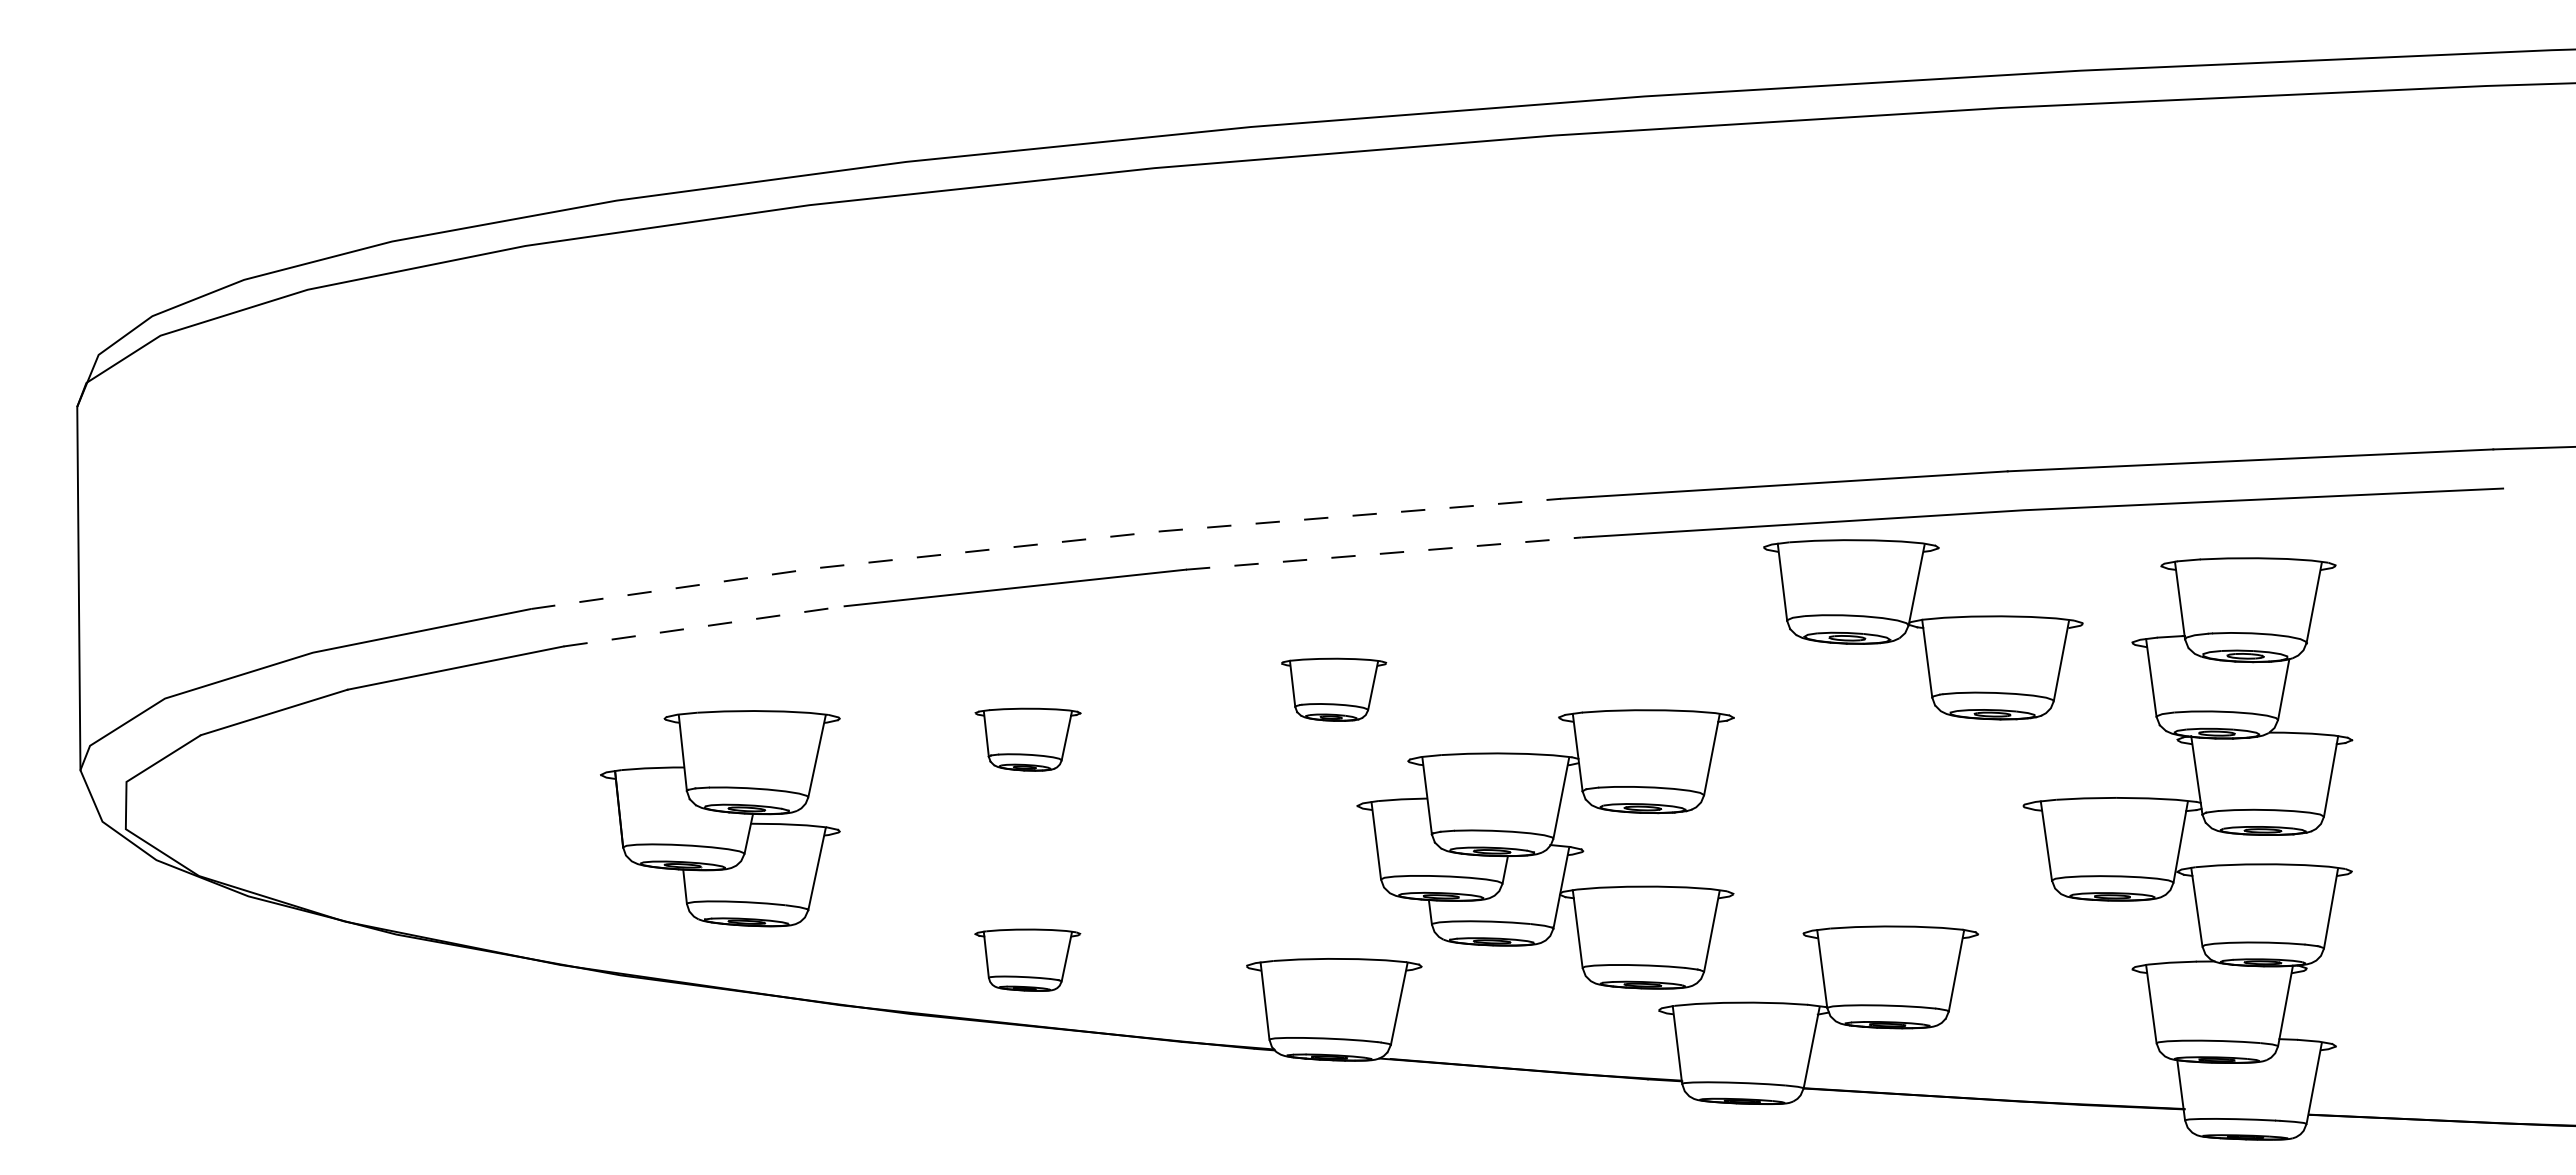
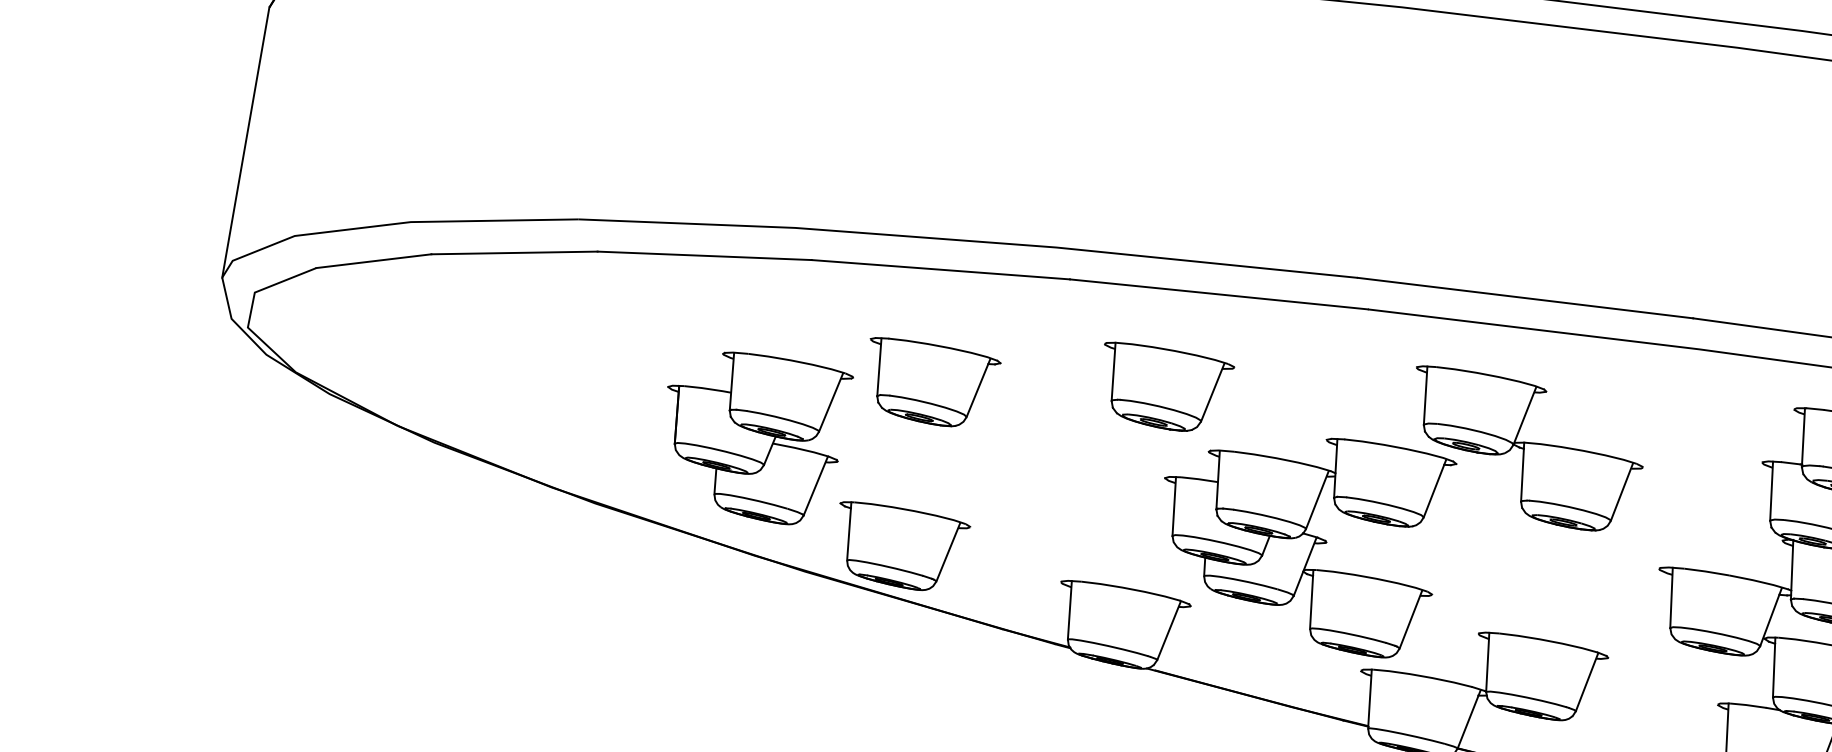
line: (1044, 543) -> (968, 240), dashed -> solid
line: (1384, 553) -> (1219, 294), dashed -> solid
line: (704, 626) -> (704, 255), dashed -> solid
part: (1923, 629) -> (1523, 450), moved
part: (1333, 689) -> (1163, 388), size x1.67
part: (1027, 739) -> (929, 383), size x1.67
part: (720, 818) -> (750, 435), moved
part: (1027, 960) -> (899, 547), size x1.67

